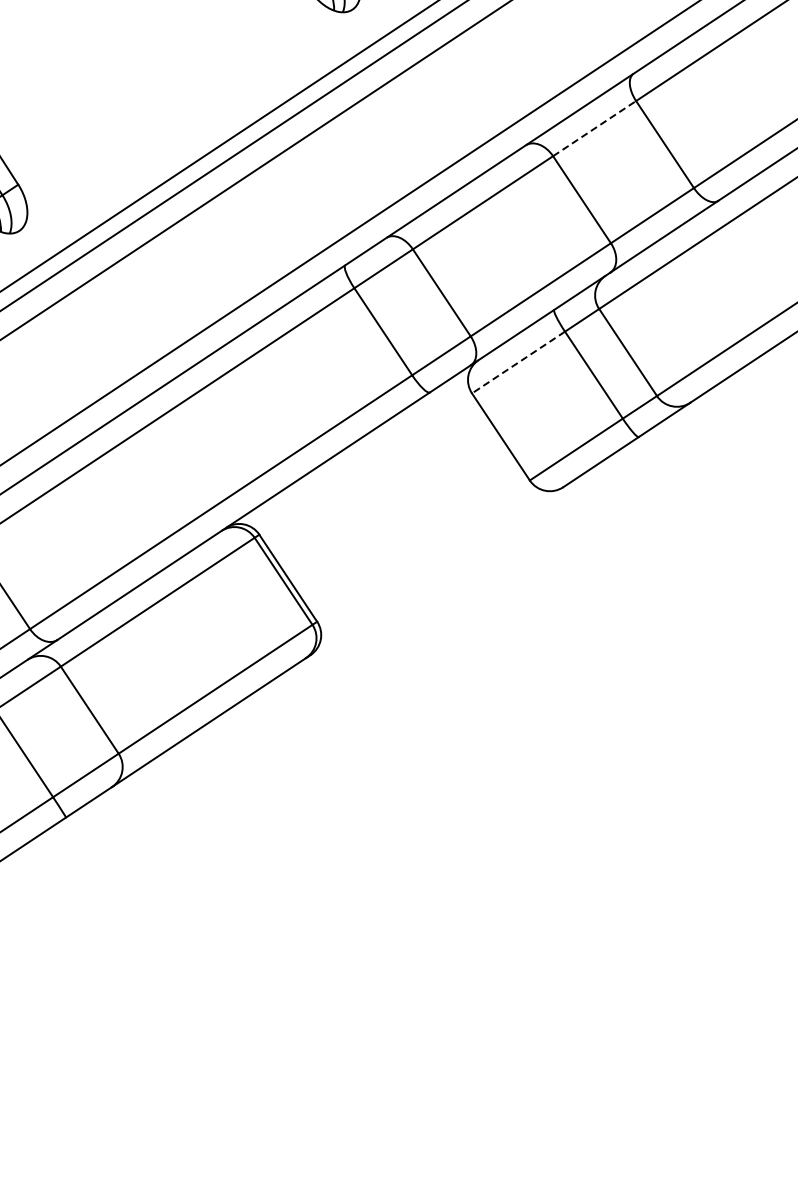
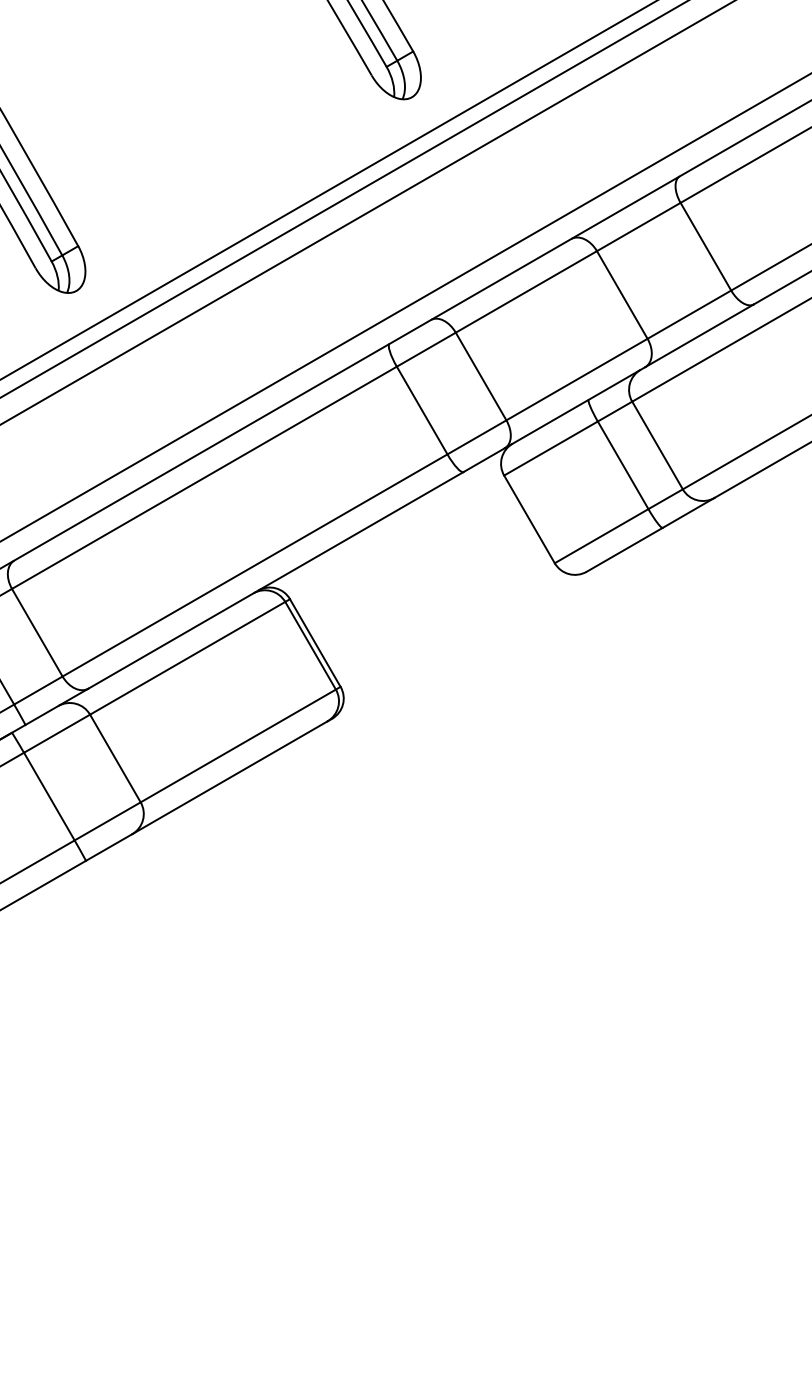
line: (595, 128) -> (639, 226), dashed -> solid
line: (518, 362) -> (550, 448), dashed -> solid

